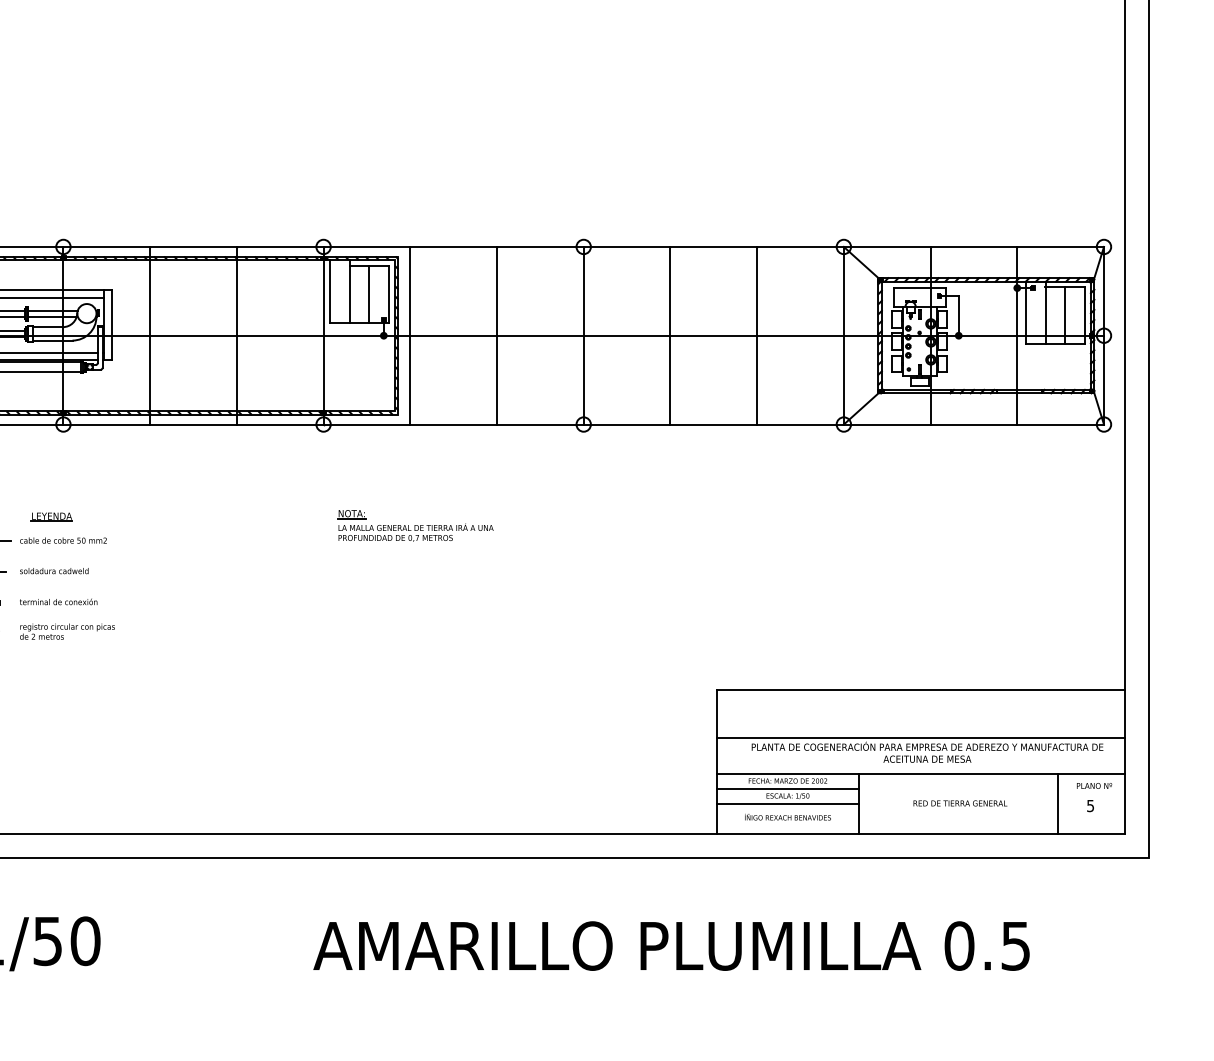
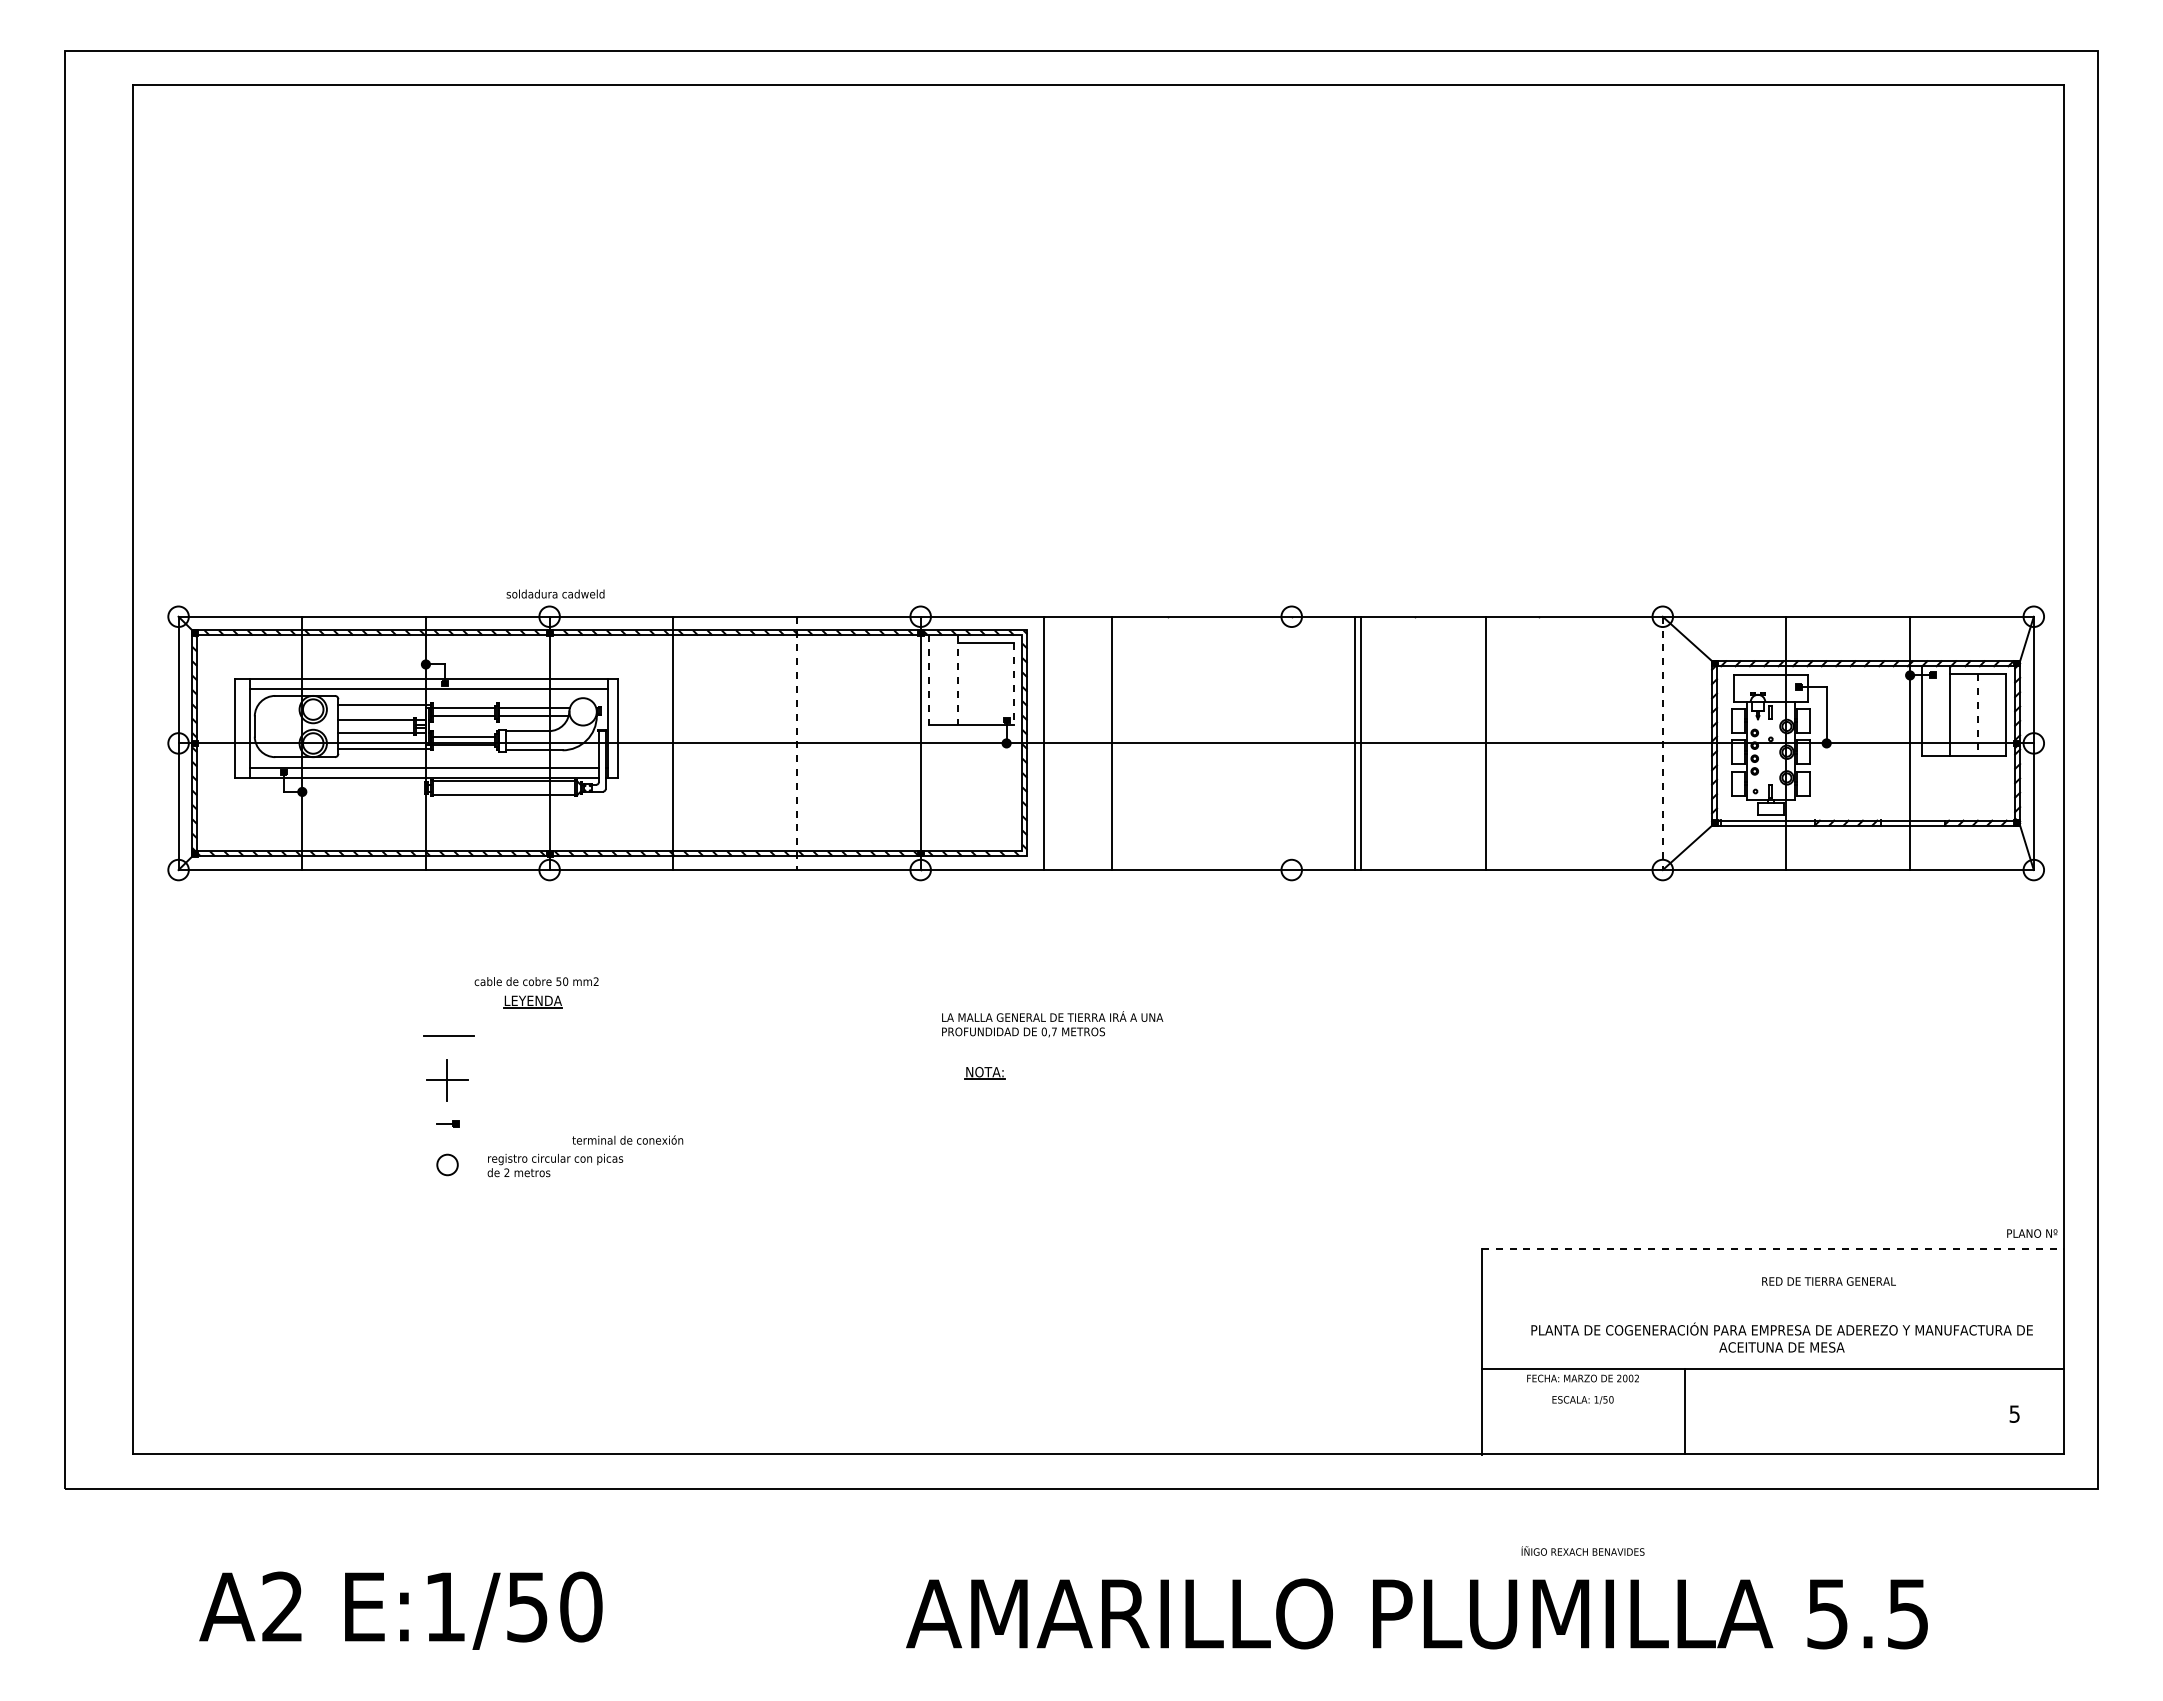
line: (329, 291) -> (929, 680), solid -> dashed
line: (349, 291) -> (957, 680), solid -> dashed
line: (369, 293) -> (985, 683), removed
line: (388, 294) -> (1013, 684), solid -> dashed
line: (1065, 315) -> (1978, 714), solid -> dashed
line: (236, 335) -> (796, 743), solid -> dashed
line: (497, 335) -> (1112, 743), moved
line: (583, 335) -> (1354, 743), moved
line: (670, 335) -> (1361, 743), moved
line: (757, 335) -> (1486, 743), moved
line: (843, 335) -> (1662, 743), solid -> dashed
part: (351, 514) -> (984, 1073), moved
text: (63, 540) -> (536, 981), moved
text: (54, 570) -> (555, 593), moved
text: (58, 601) -> (627, 1139), moved
line: (920, 689) -> (1772, 1248), solid -> dashed
line: (920, 738) -> (1772, 1317), removed
text: (1094, 785) -> (2032, 1233), moved
line: (788, 789) -> (1583, 1390), removed
text: (960, 803) -> (1828, 1281), moved
line: (787, 804) -> (1582, 1411), removed
line: (1057, 804) -> (1967, 1411), removed
text: (787, 816) -> (1582, 1550), moved
text: (959, 945) -> (1827, 1613), 0.5 -> 5.5

